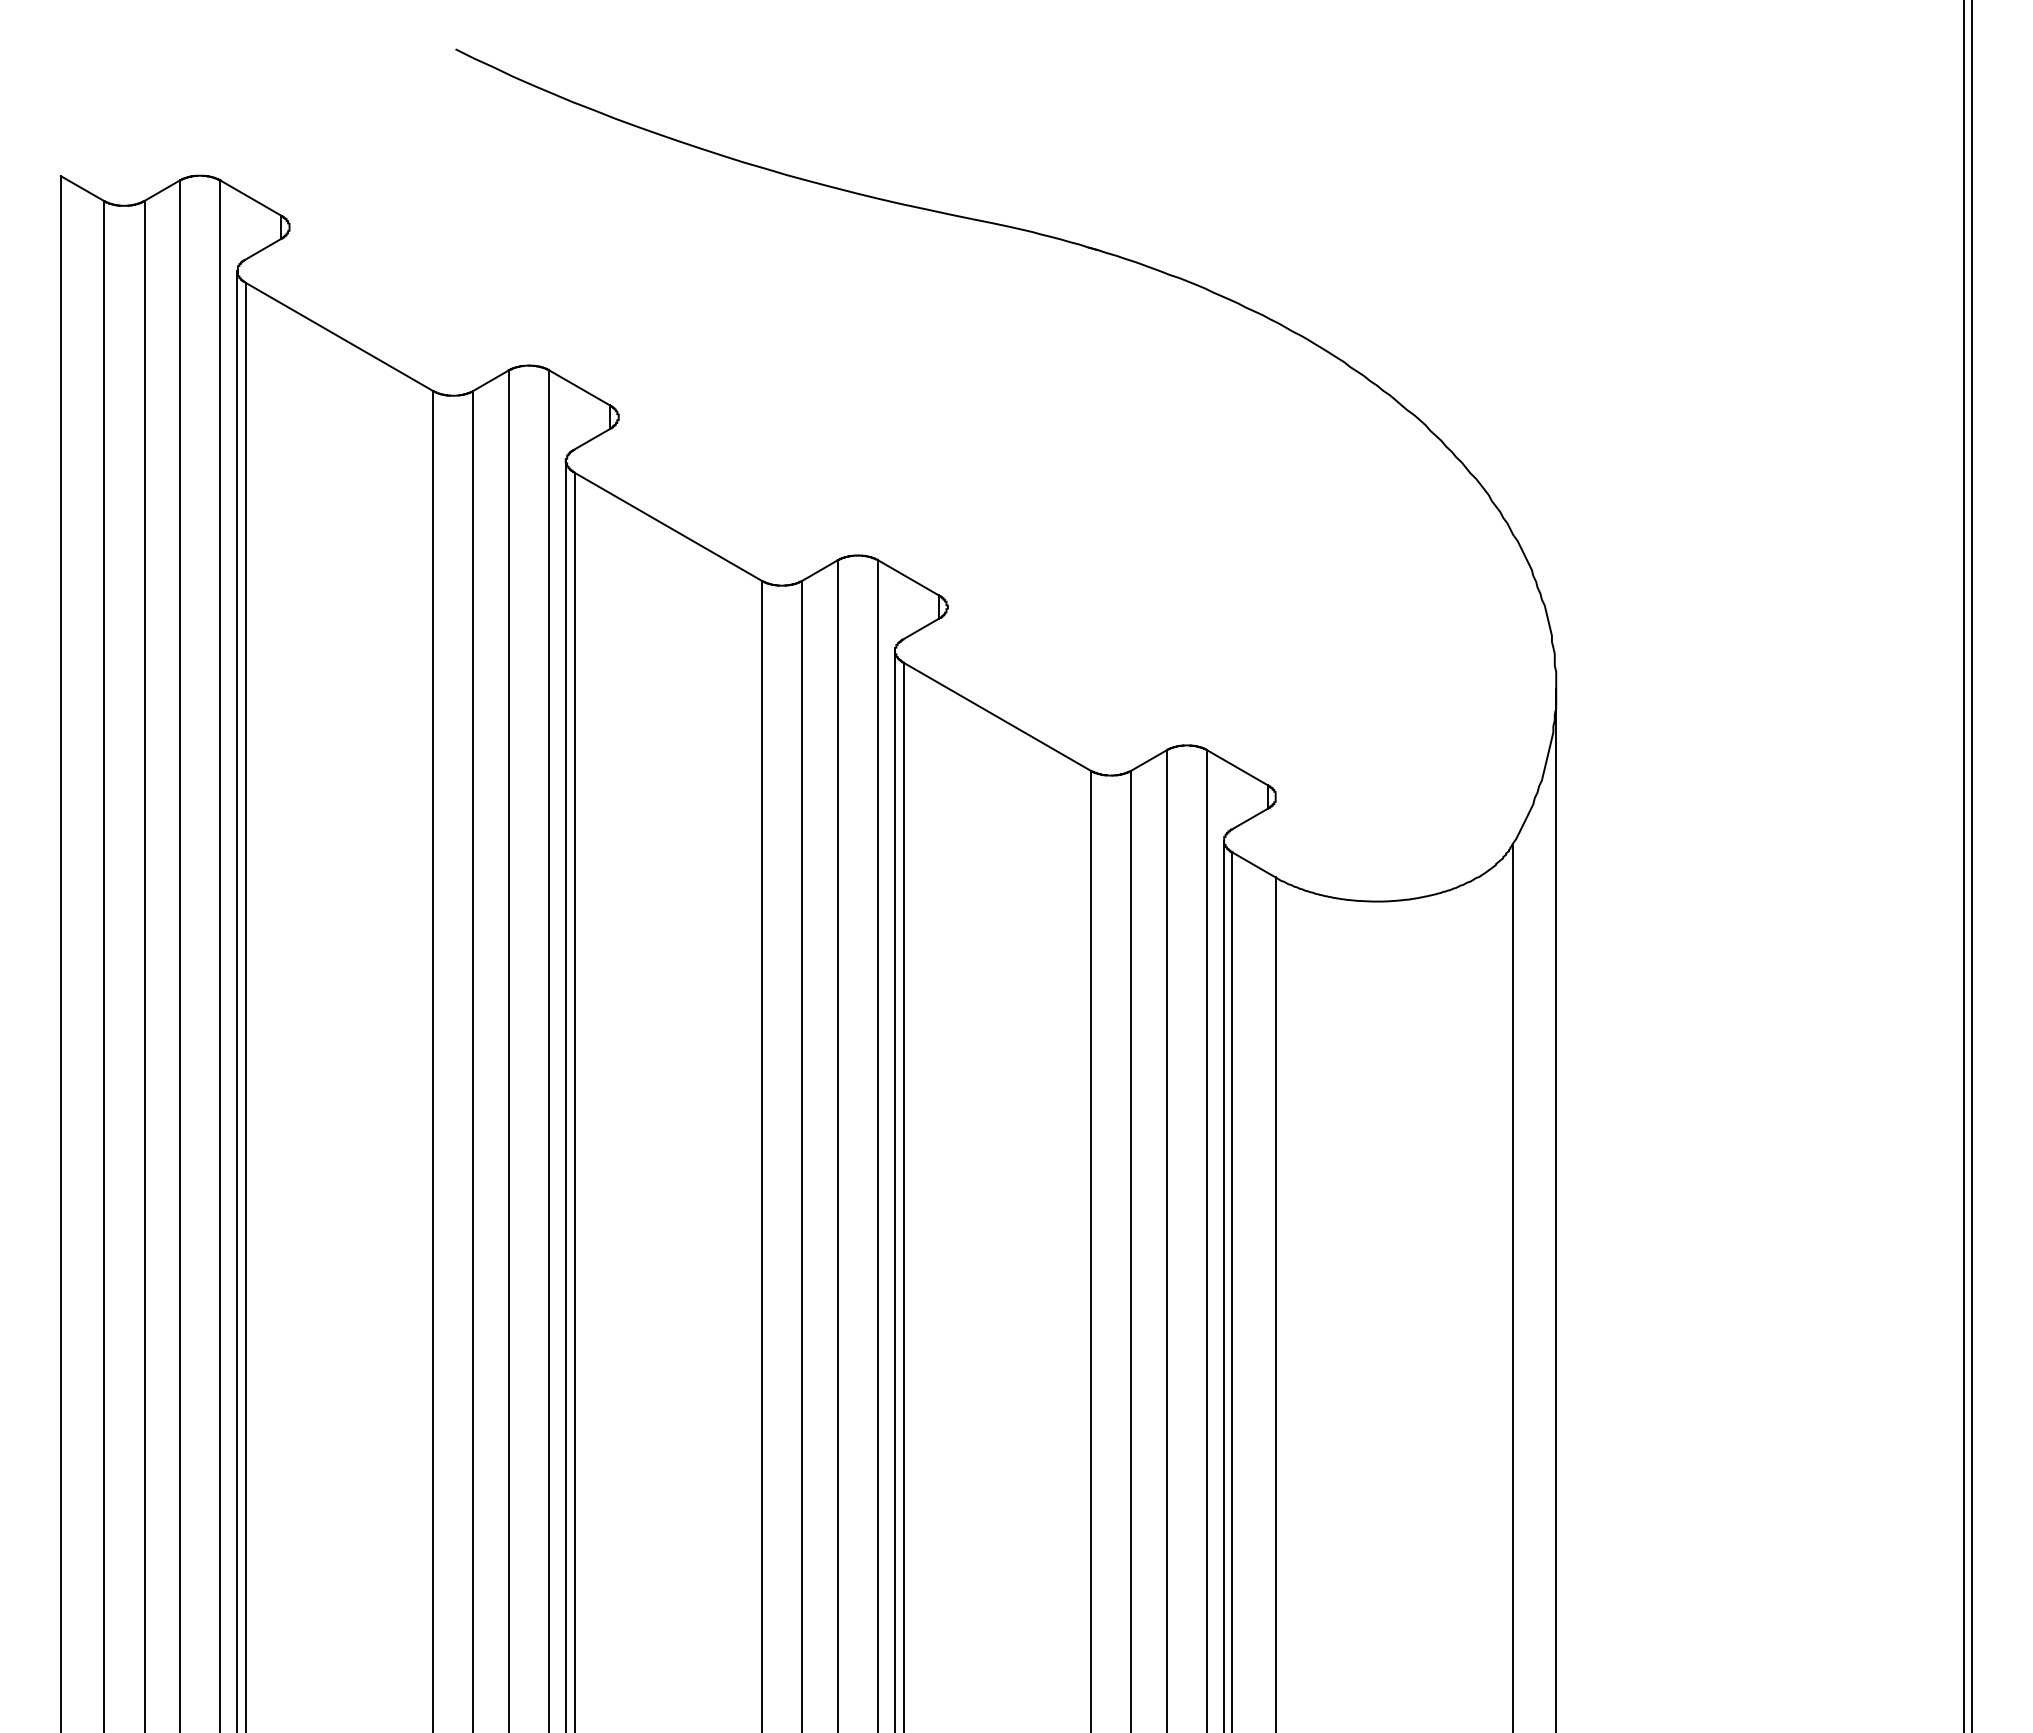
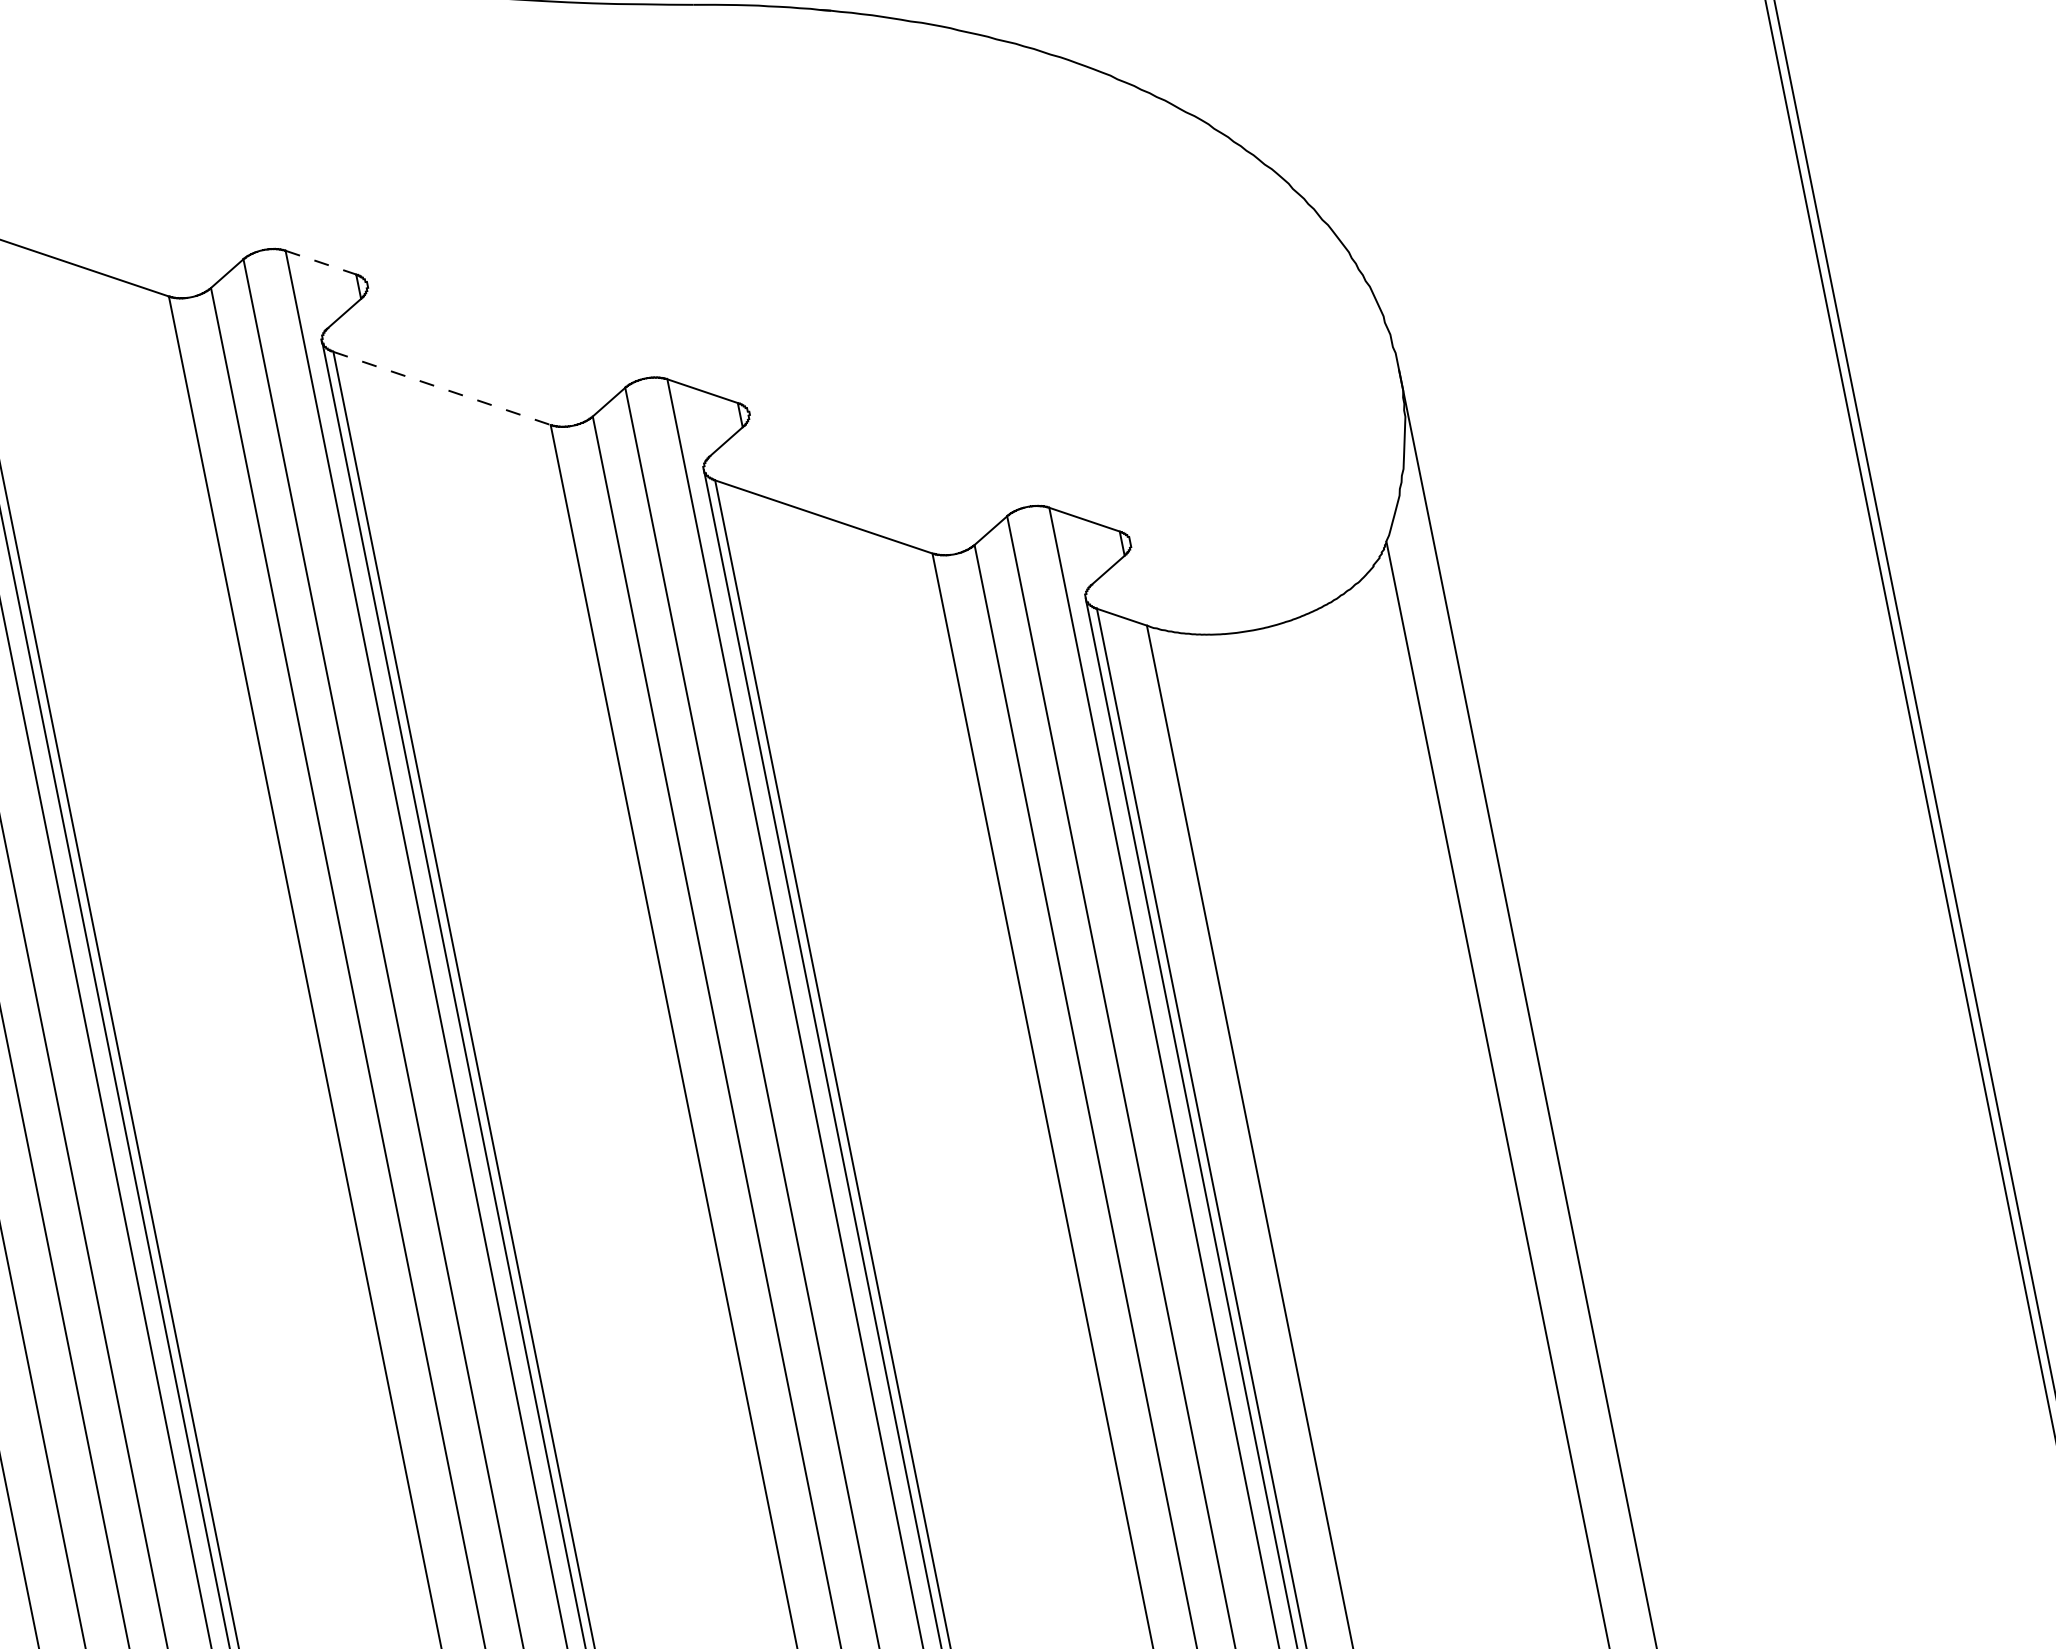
line: (580, 388) -> (321, 263), solid -> dashed
line: (668, 527) -> (442, 389), solid -> dashed

